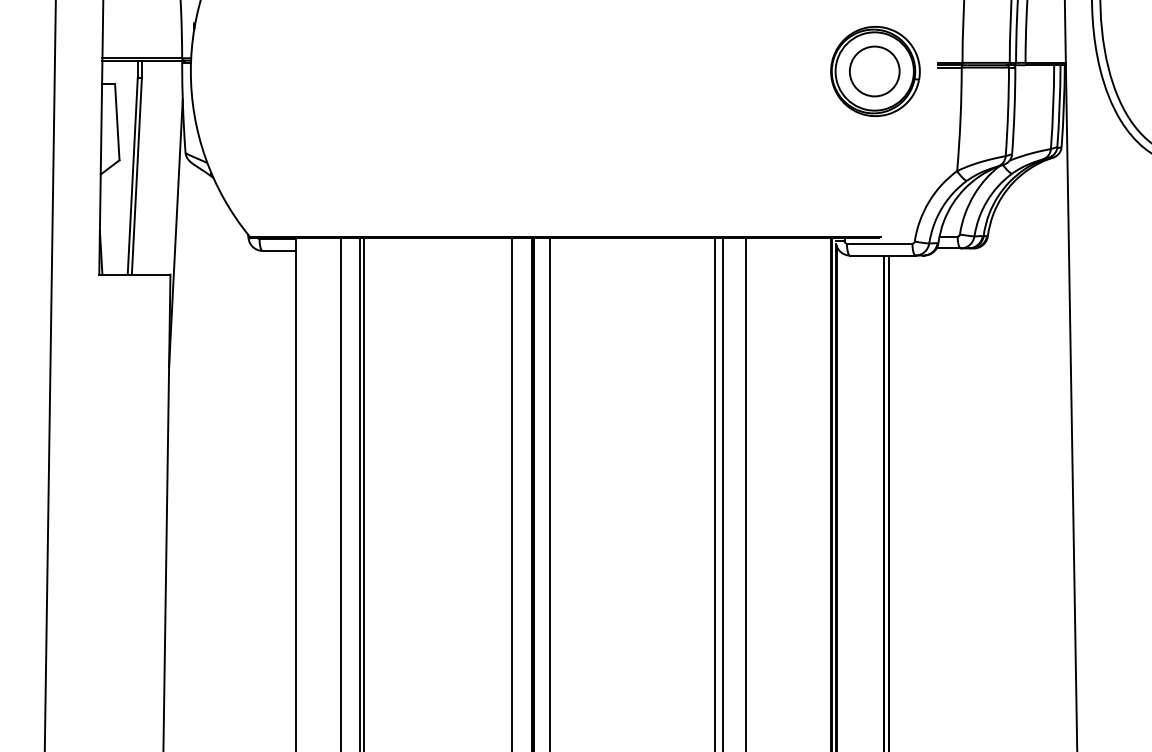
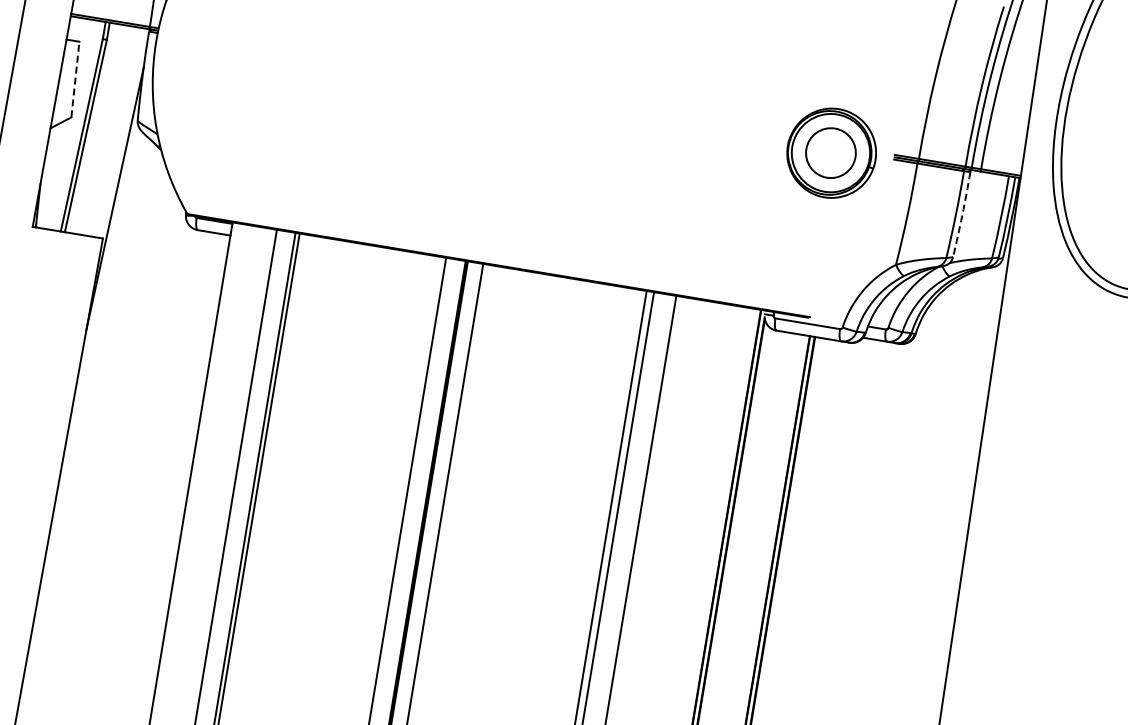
arc: (1014, 110) -> (962, 214), solid -> dashed
line: (117, 121) -> (75, 78), solid -> dashed

